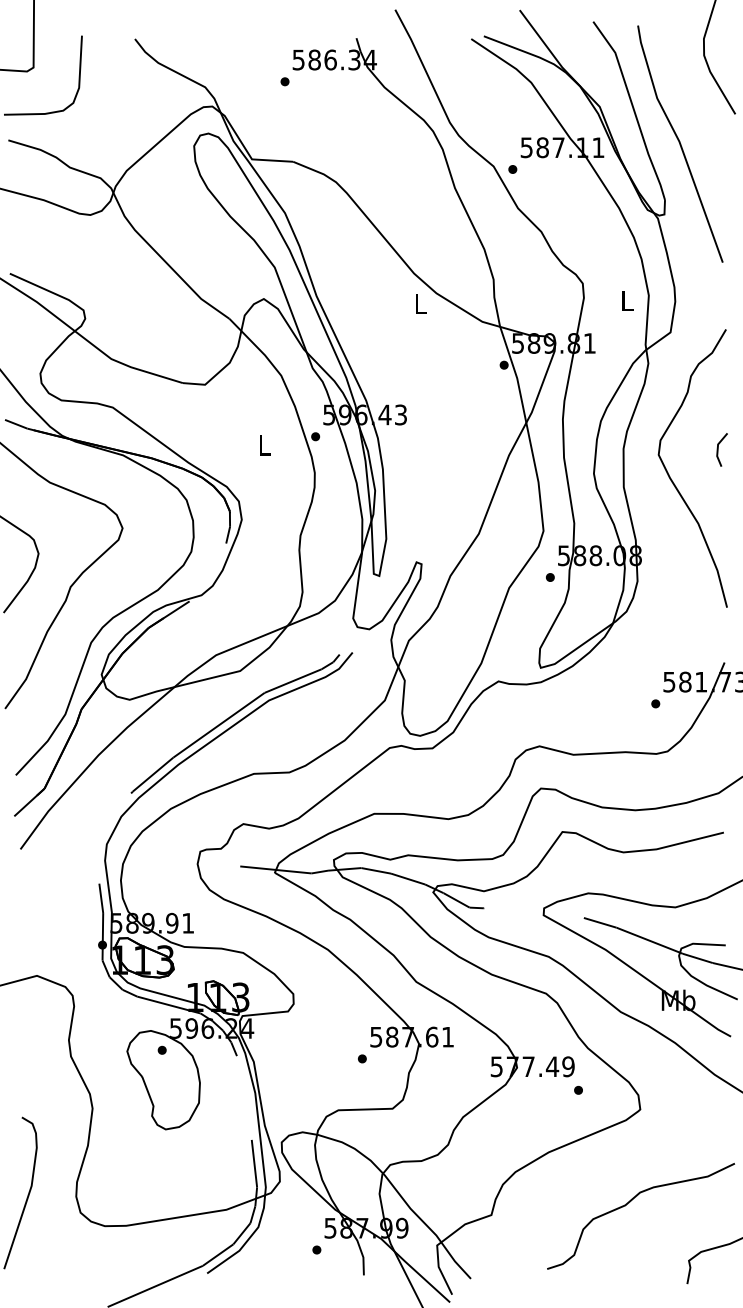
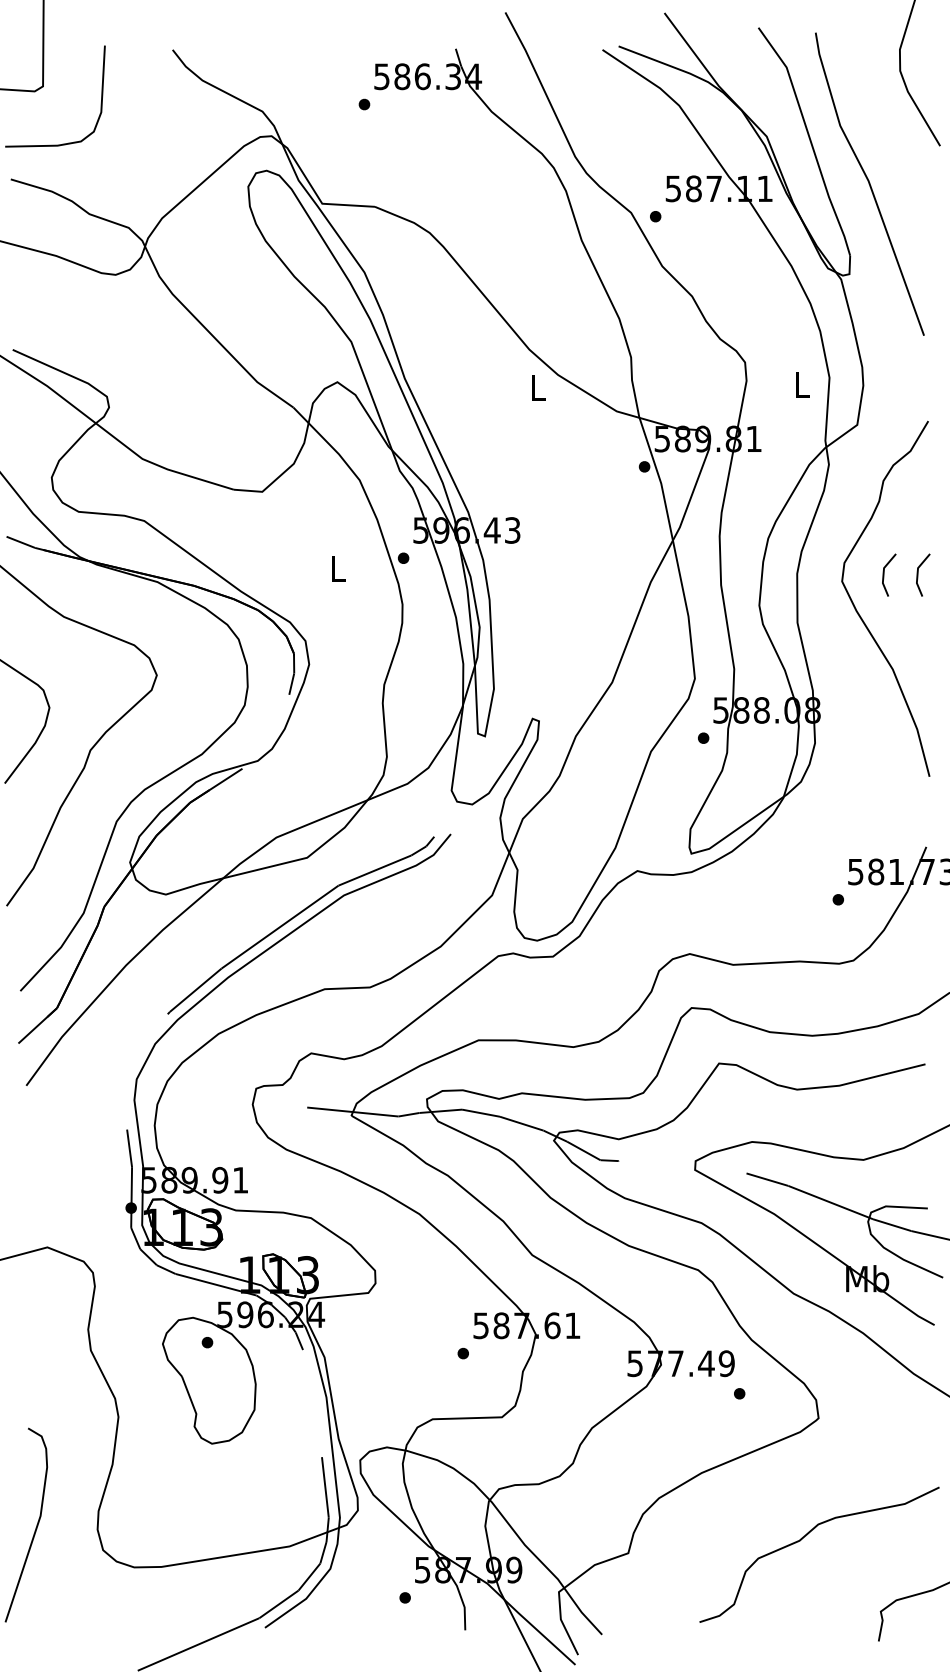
line: (691, 449) -> (884, 574), added

